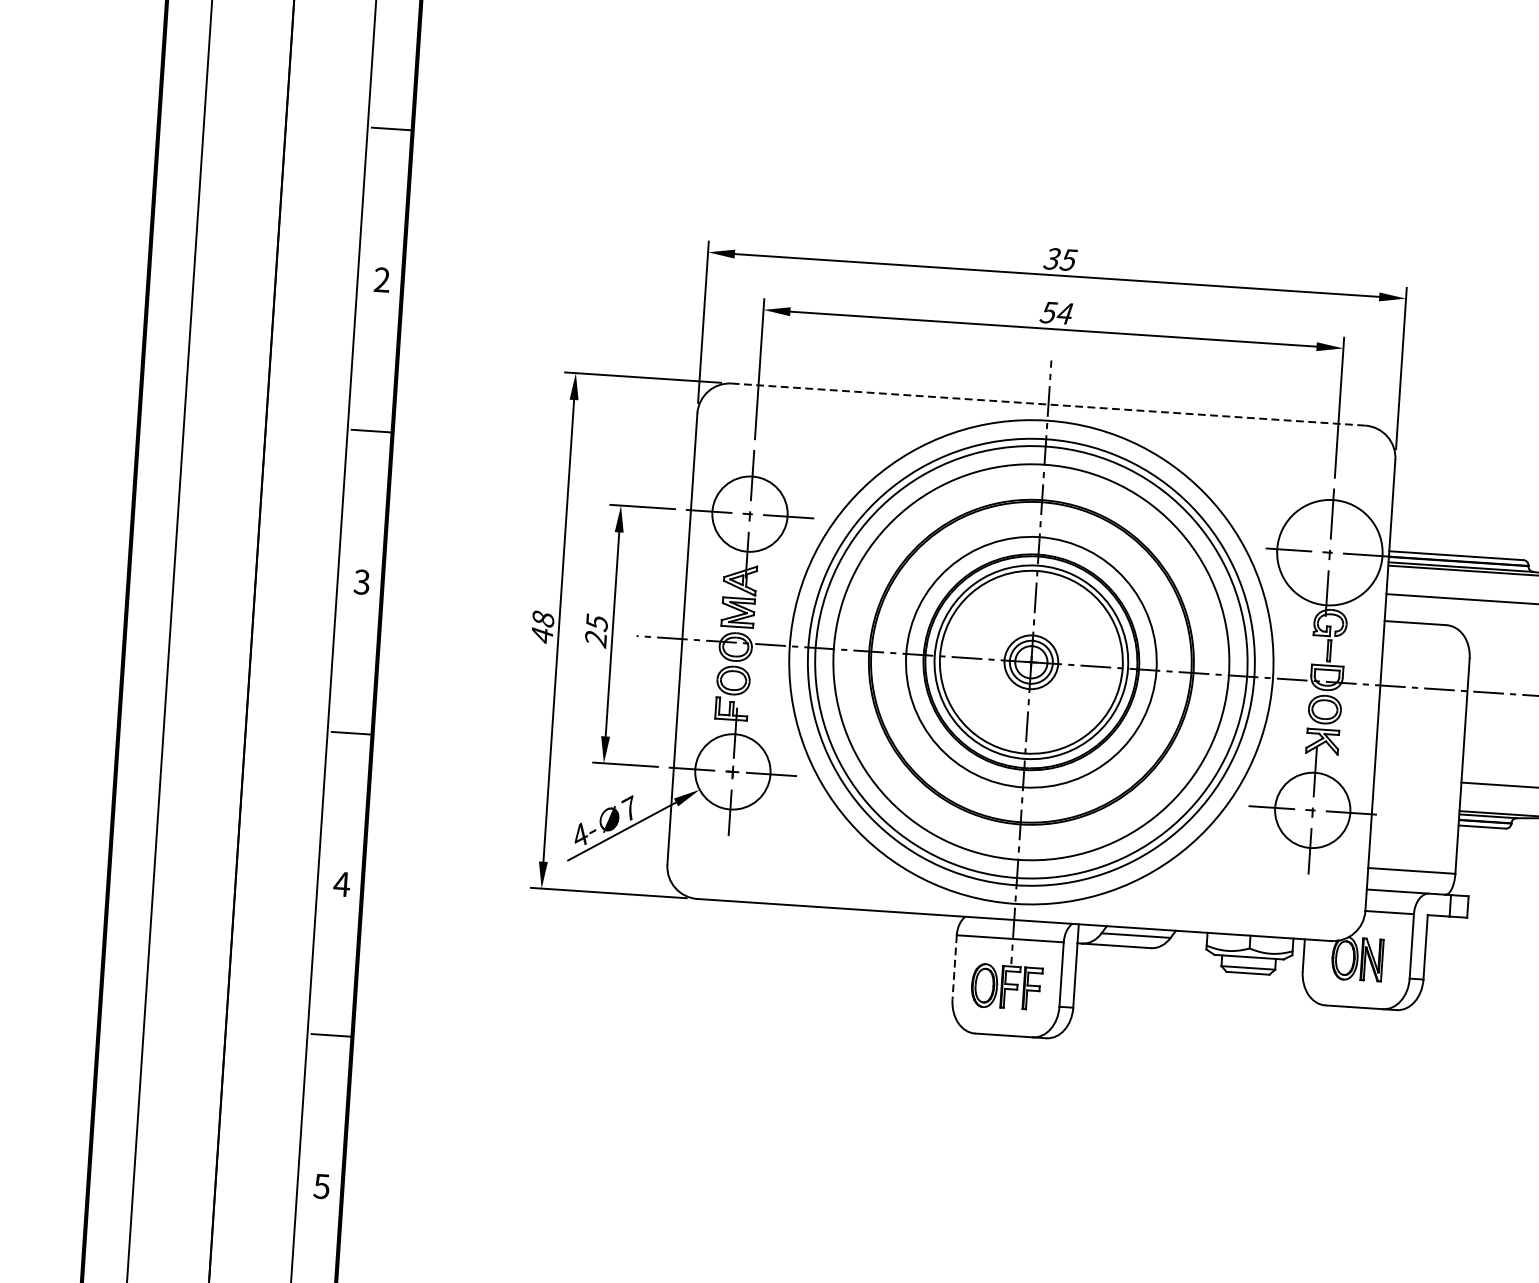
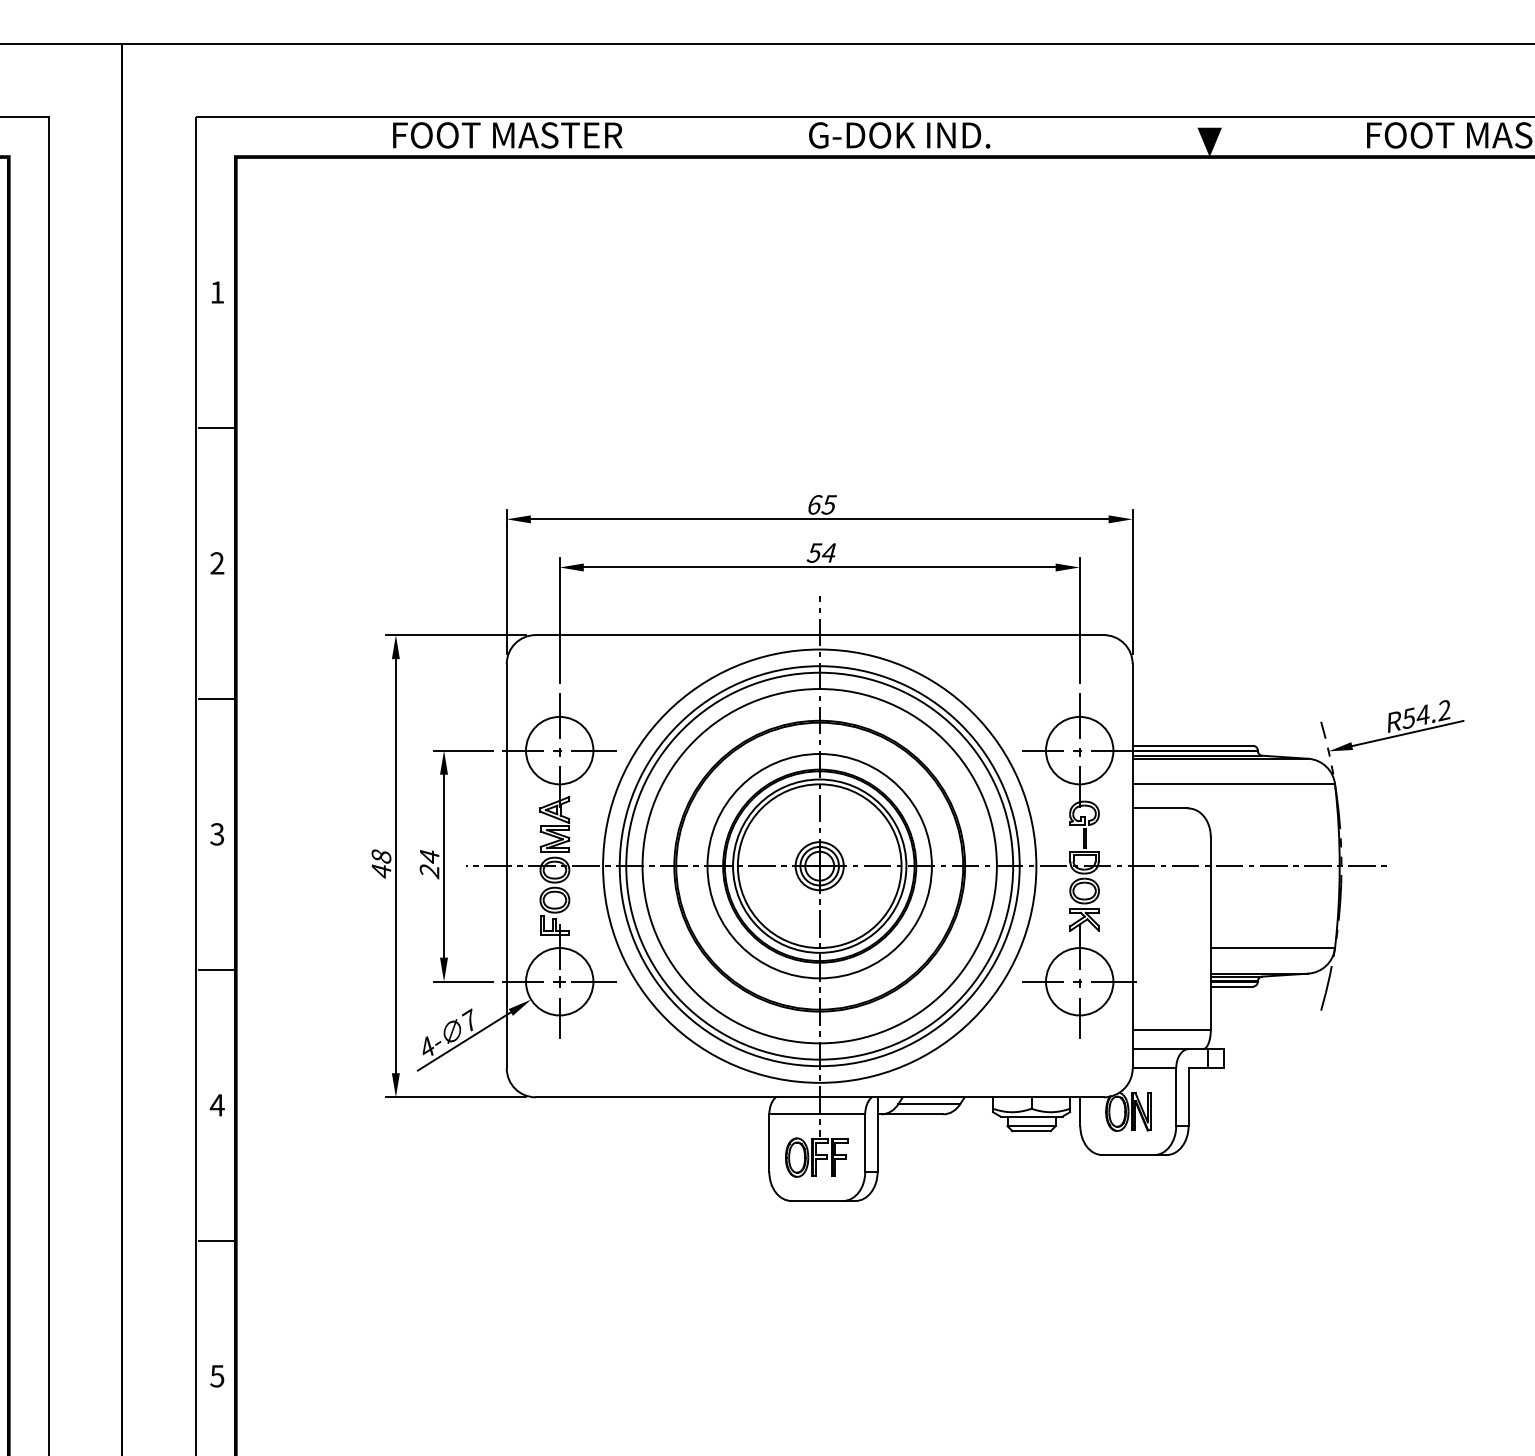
text: (1052, 258) -> (814, 504), 35 -> 65
line: (1049, 405) -> (820, 635), dashed -> solid
circle: (1329, 552) -> (1079, 750), size x0.71
text: (596, 622) -> (429, 856), 25 -> 24
line: (954, 967) -> (769, 1143), dashed -> solid

